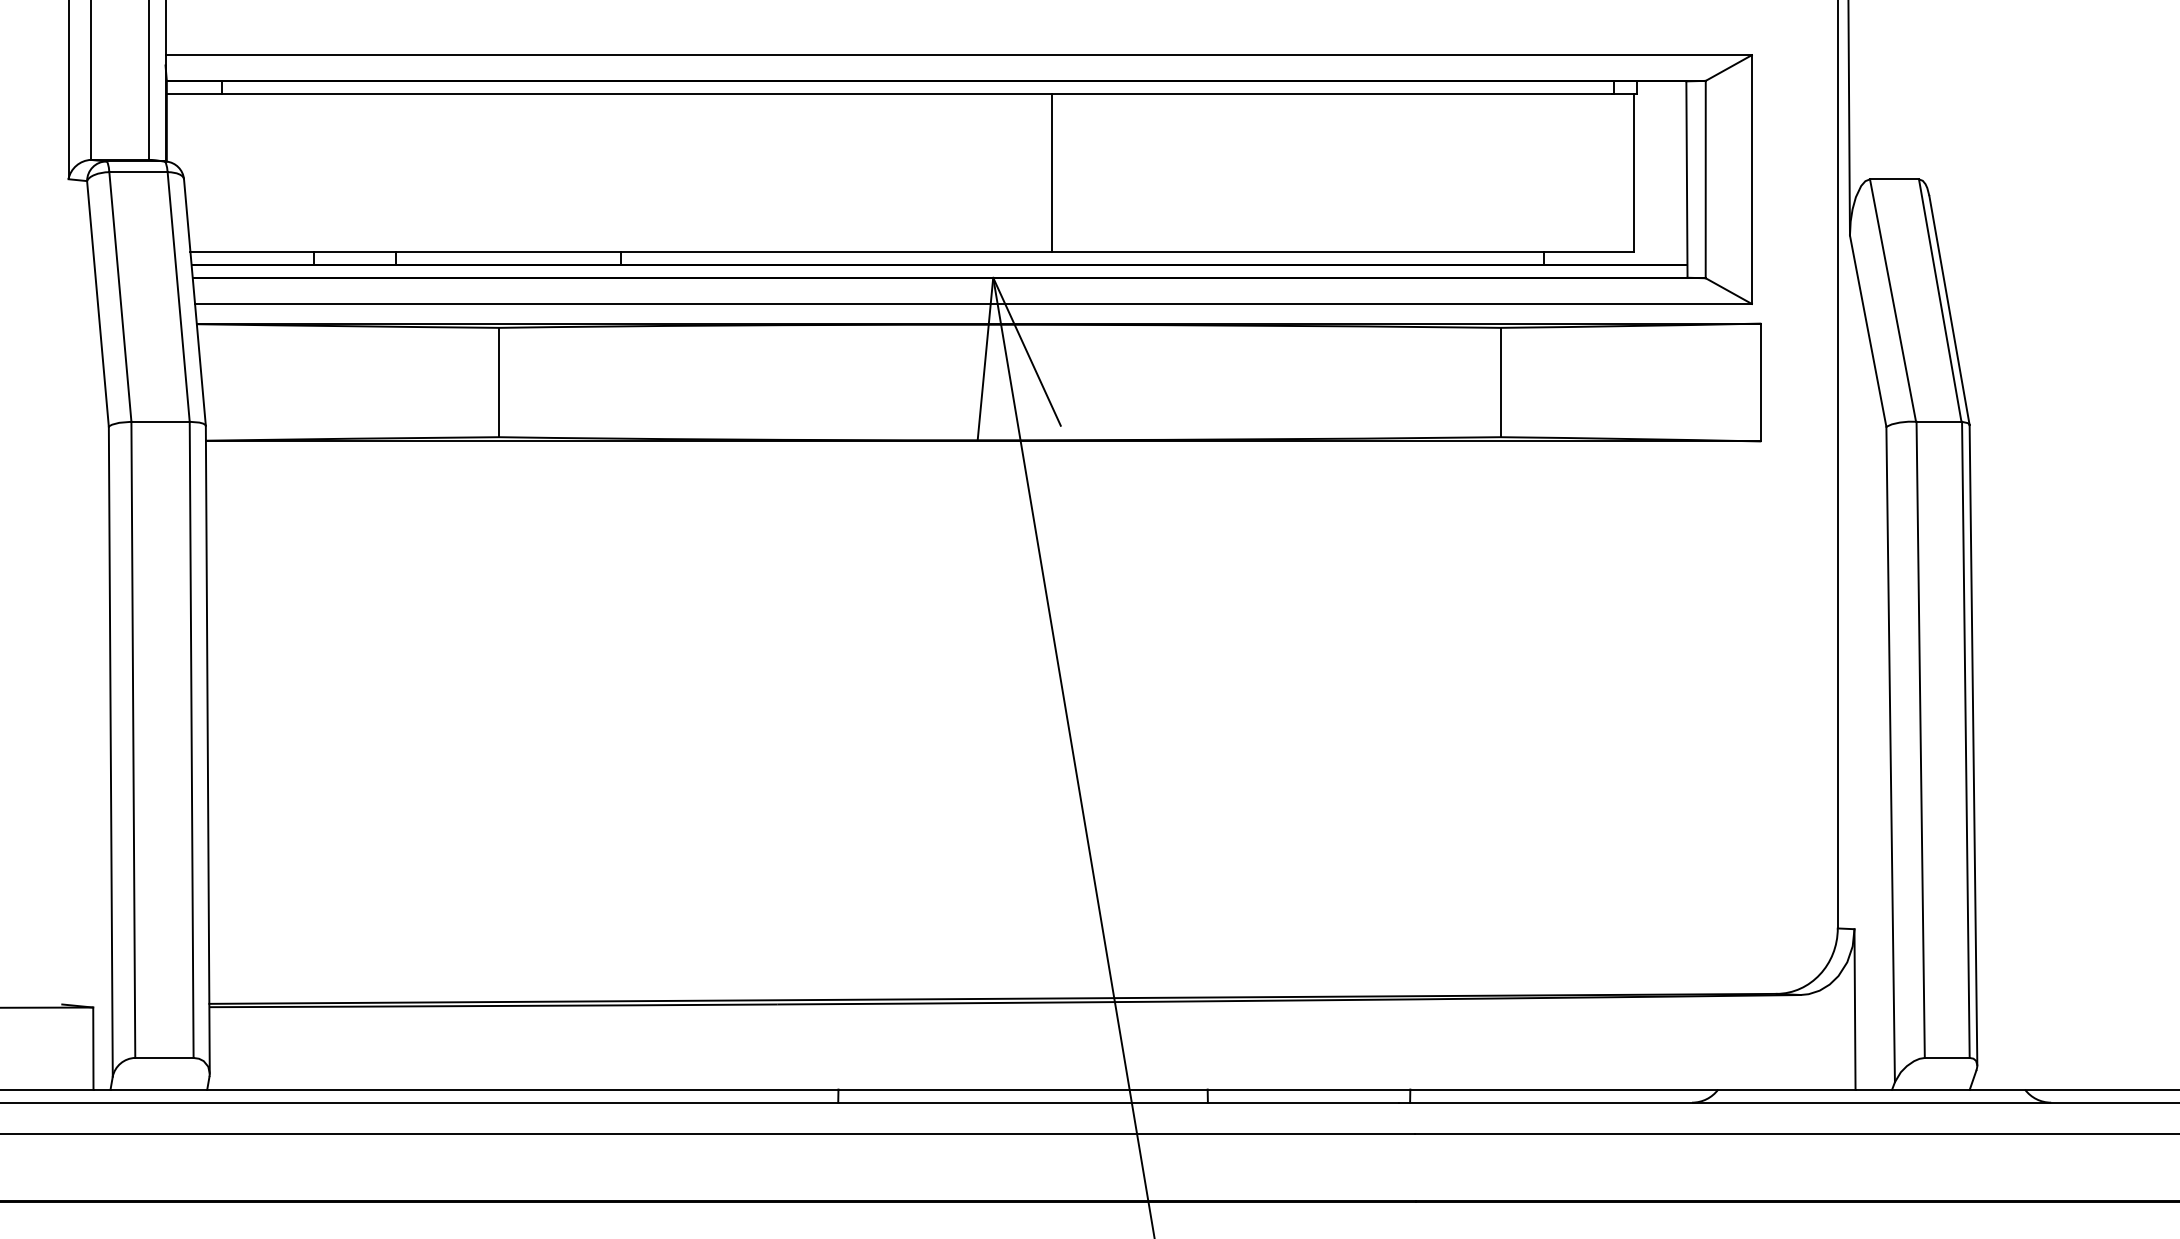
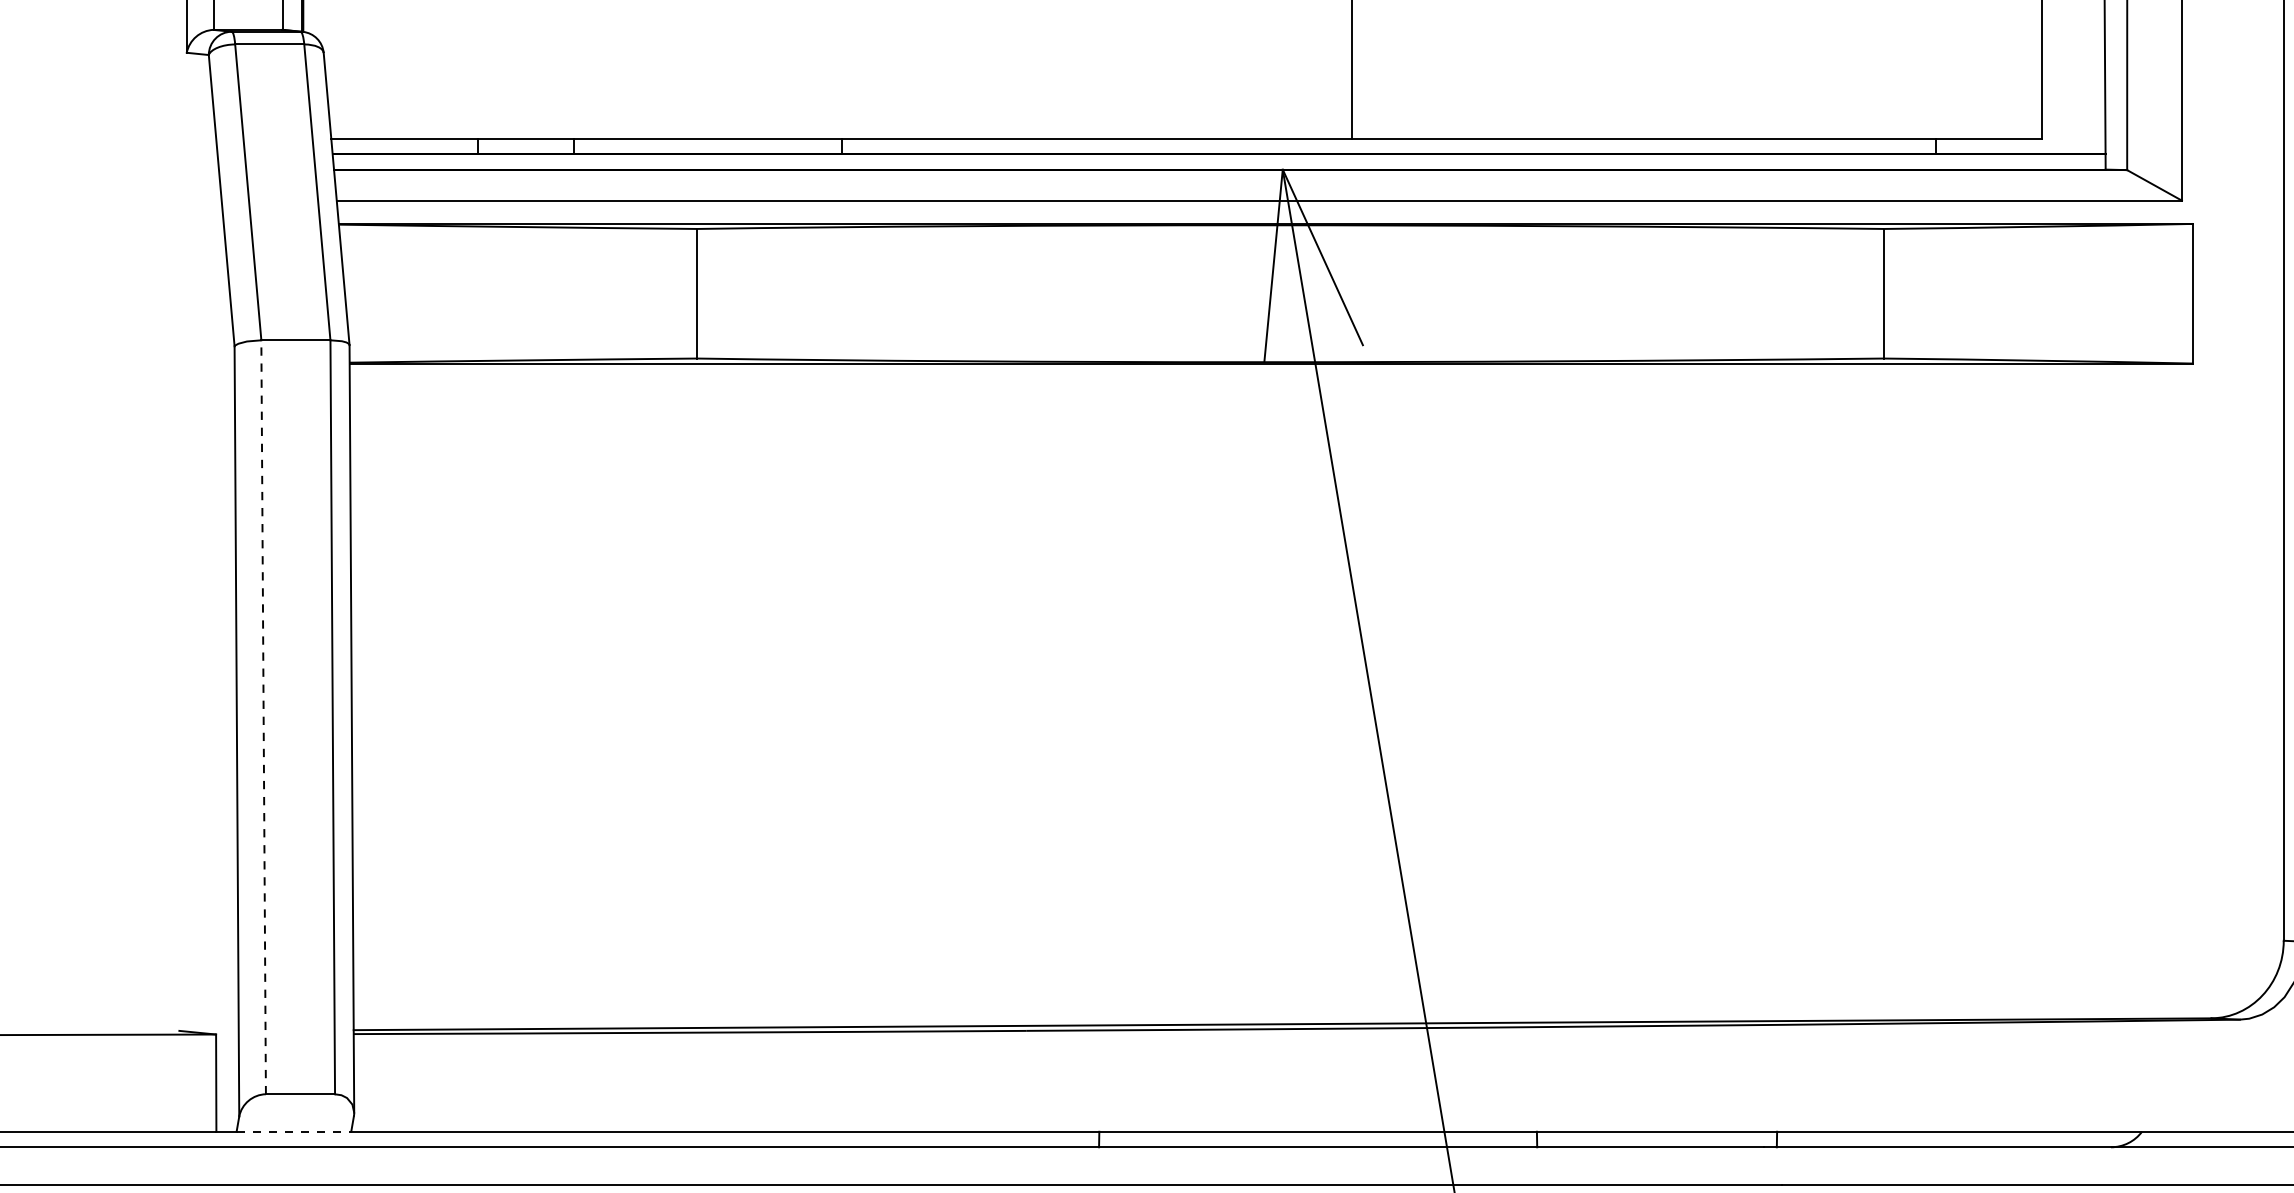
line: (133, 739) -> (263, 716), solid -> dashed
line: (159, 1089) -> (294, 1131), solid -> dashed

